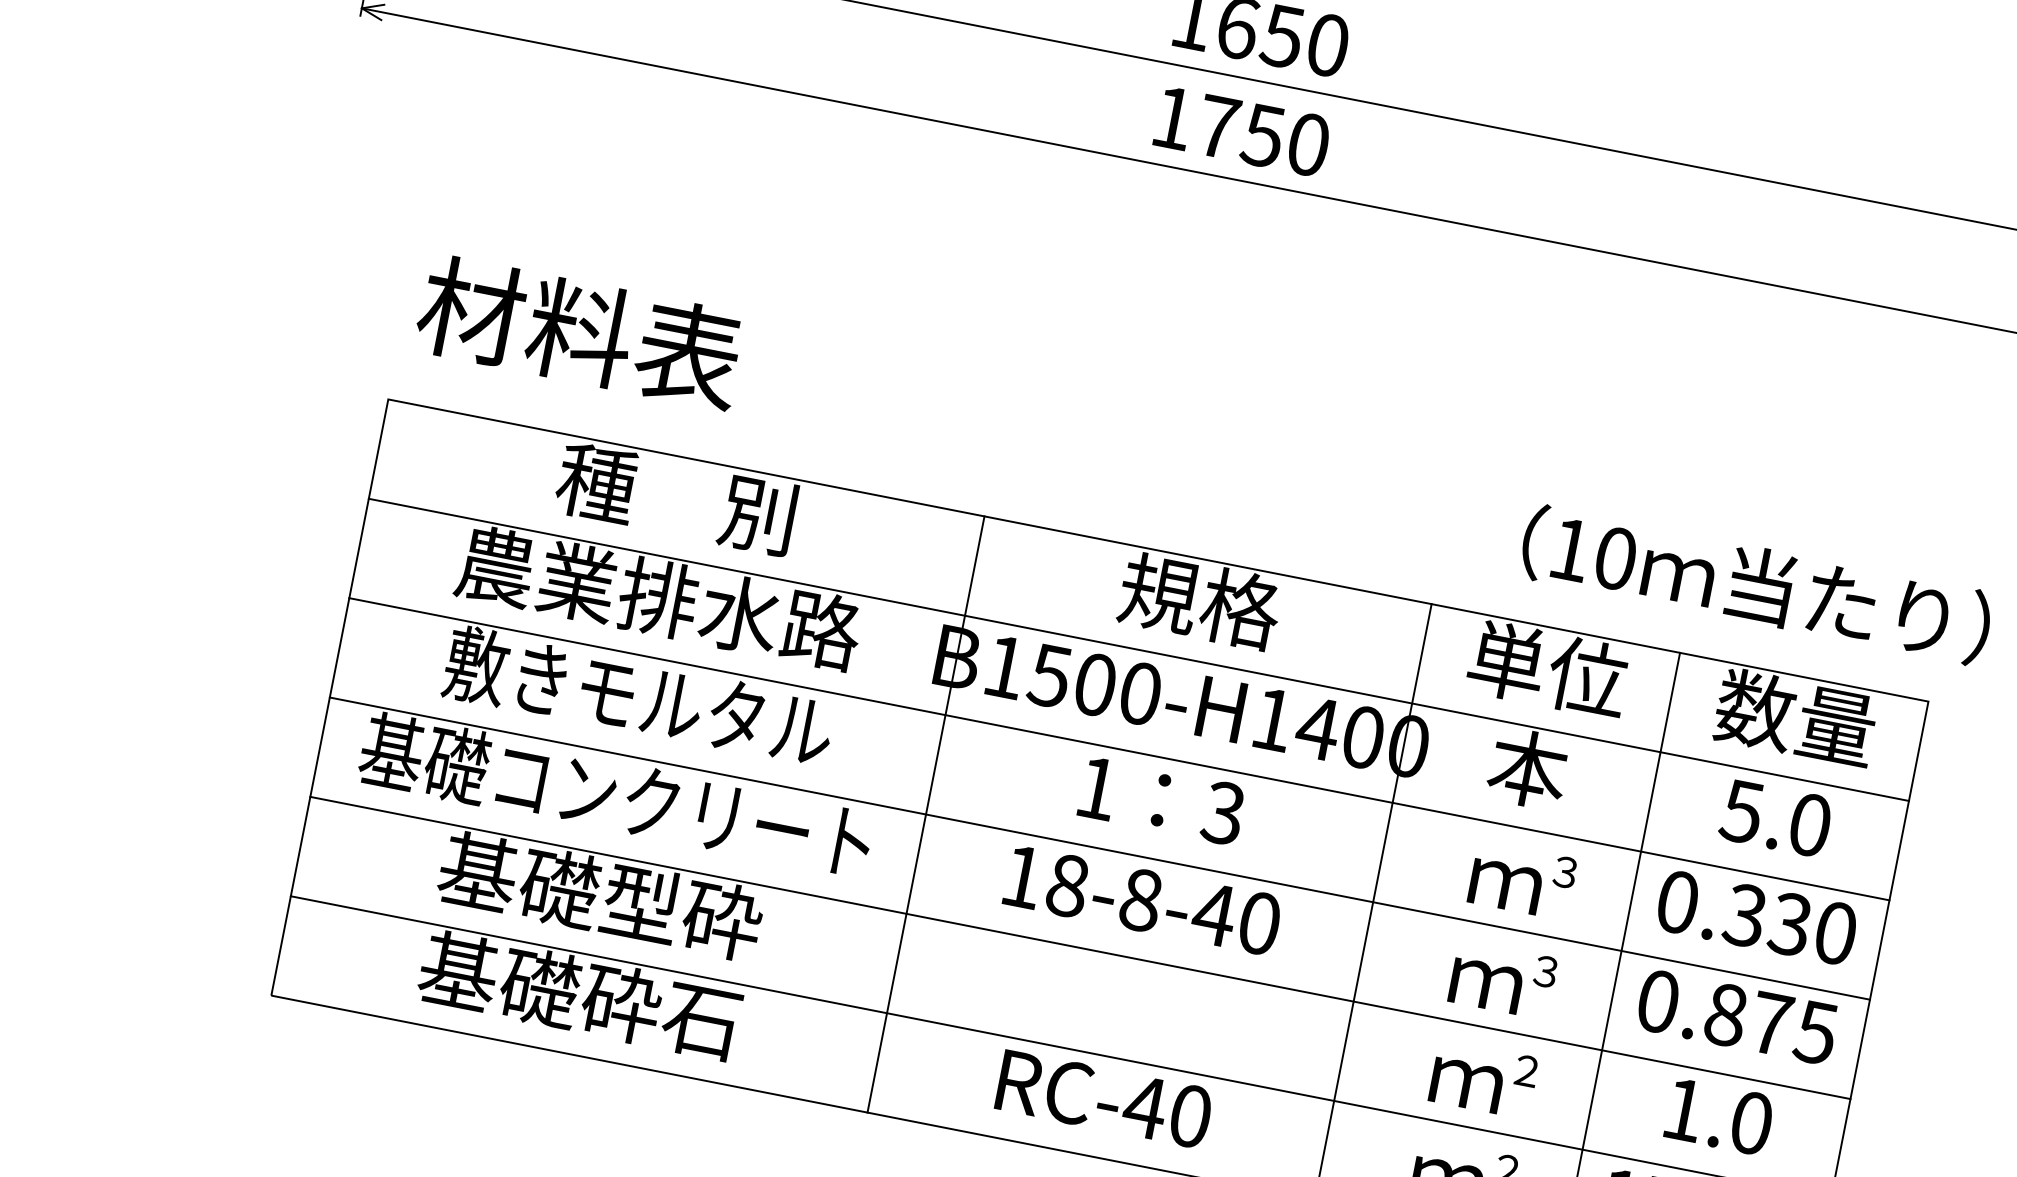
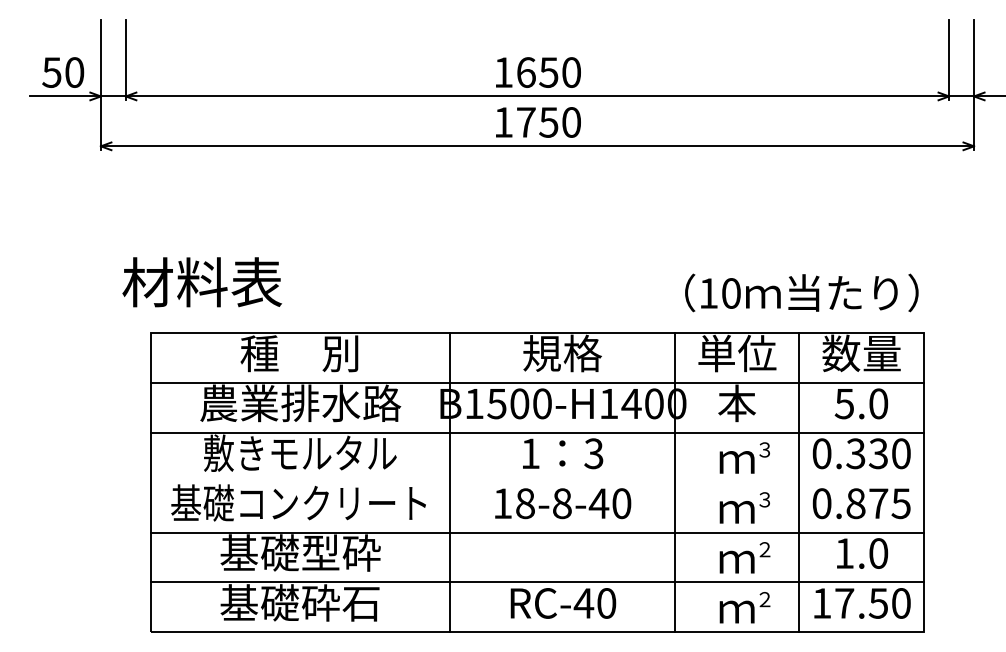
text: (580, 332) -> (202, 282), moved
text: (1755, 584) -> (801, 292), moved
line: (1099, 848) -> (537, 482), removed

